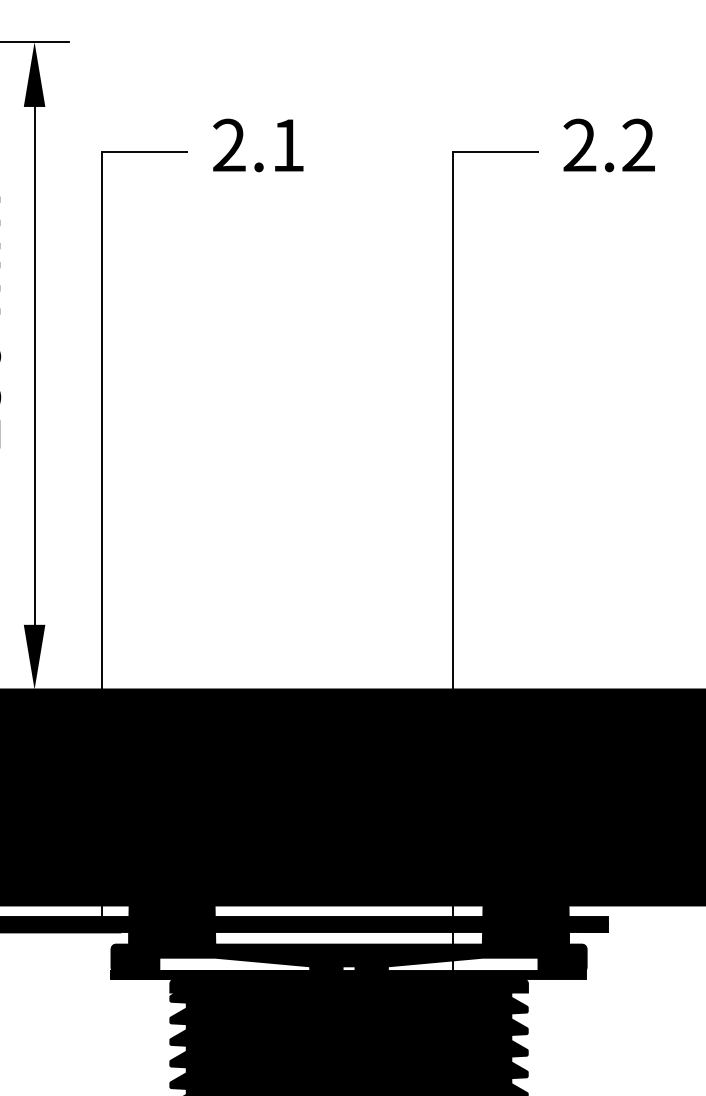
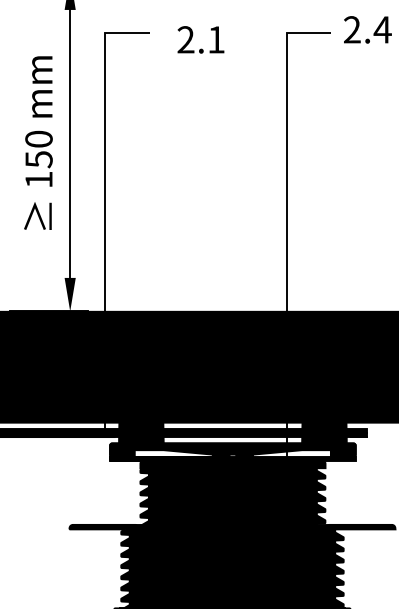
text: (257, 144) -> (200, 39), moved
text: (638, 144) -> (382, 29), 2.2 -> 2.4

